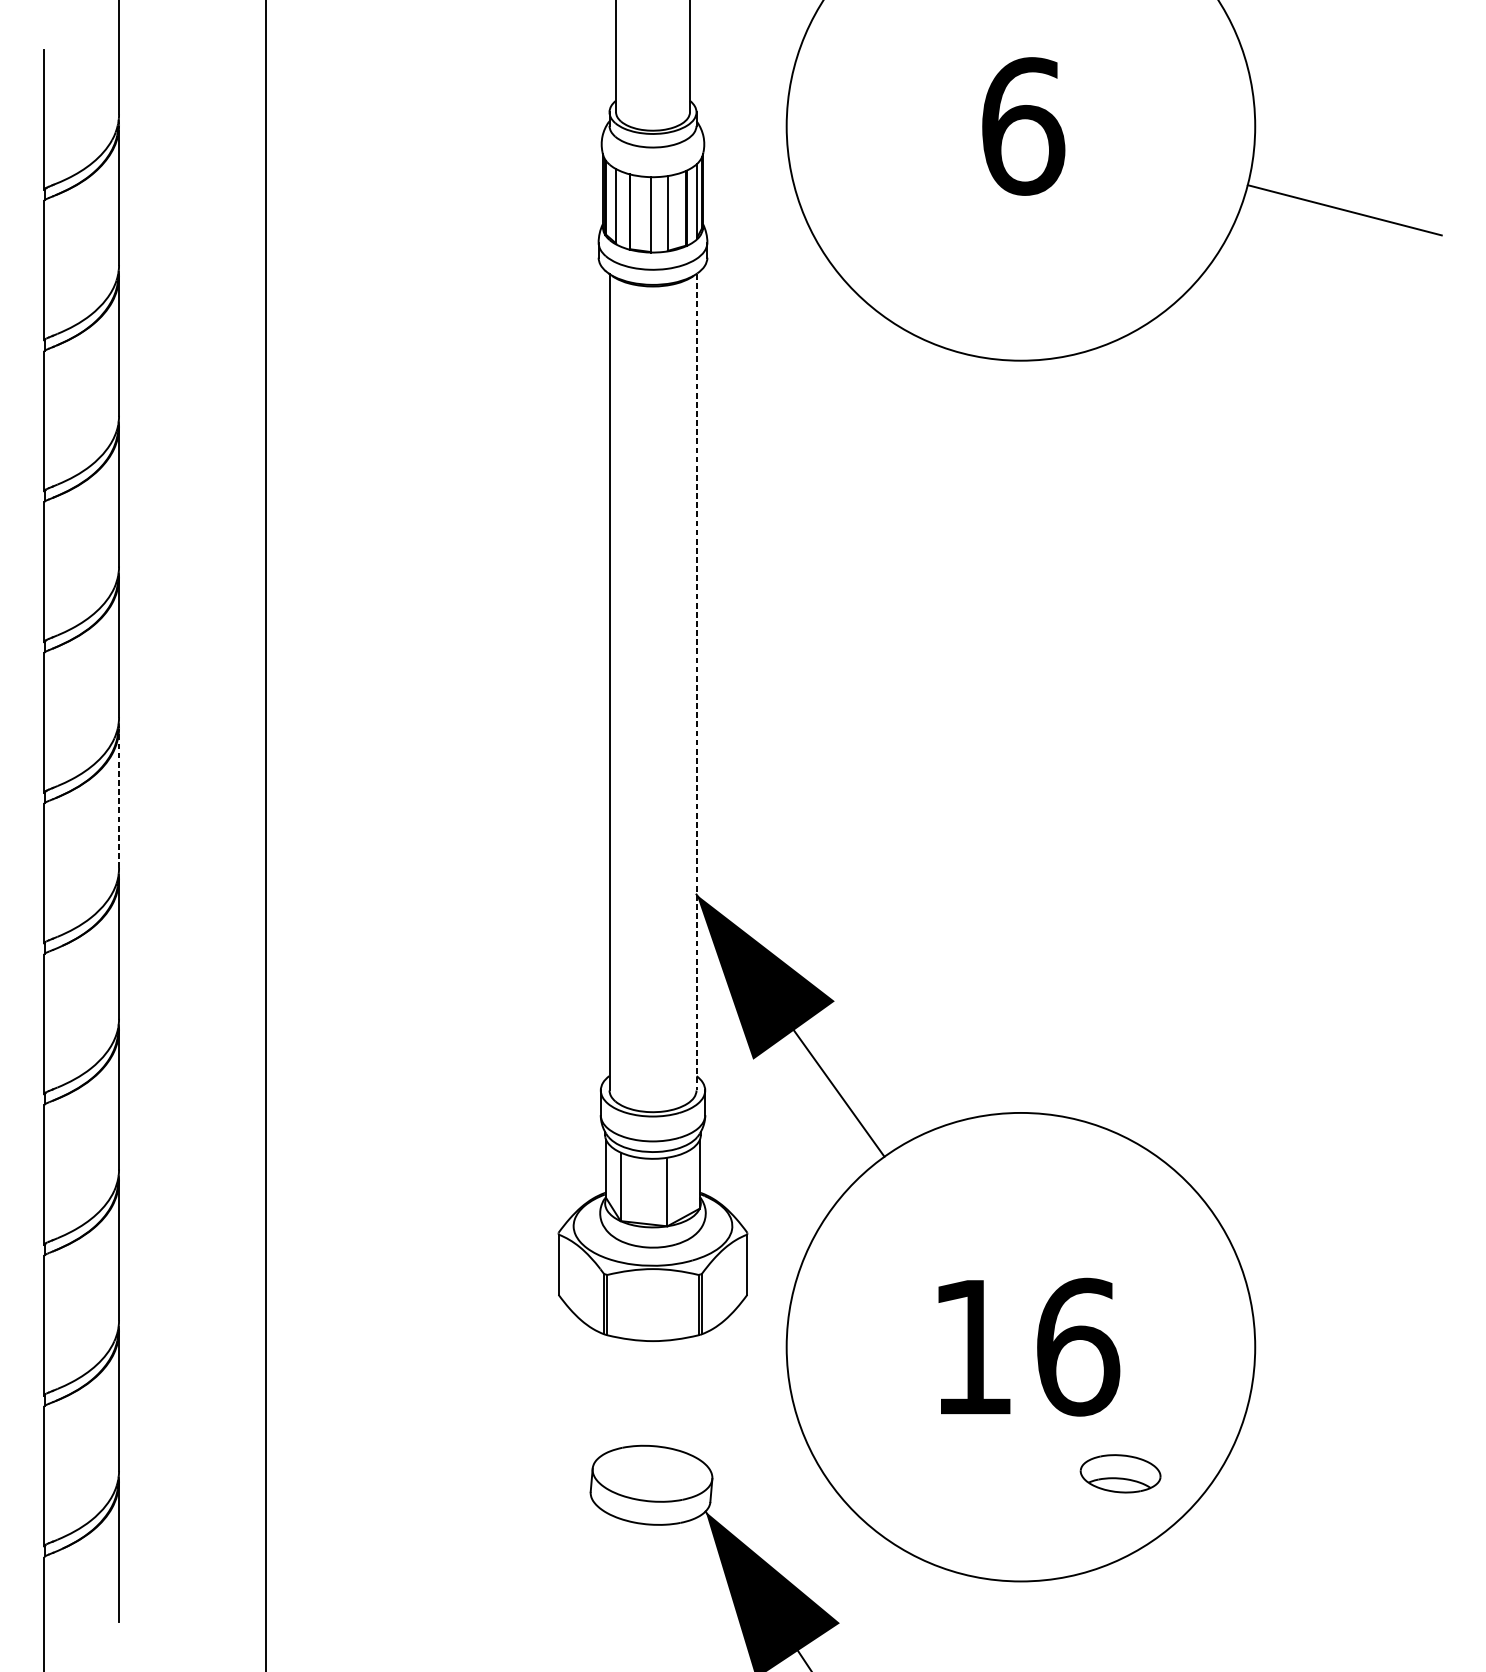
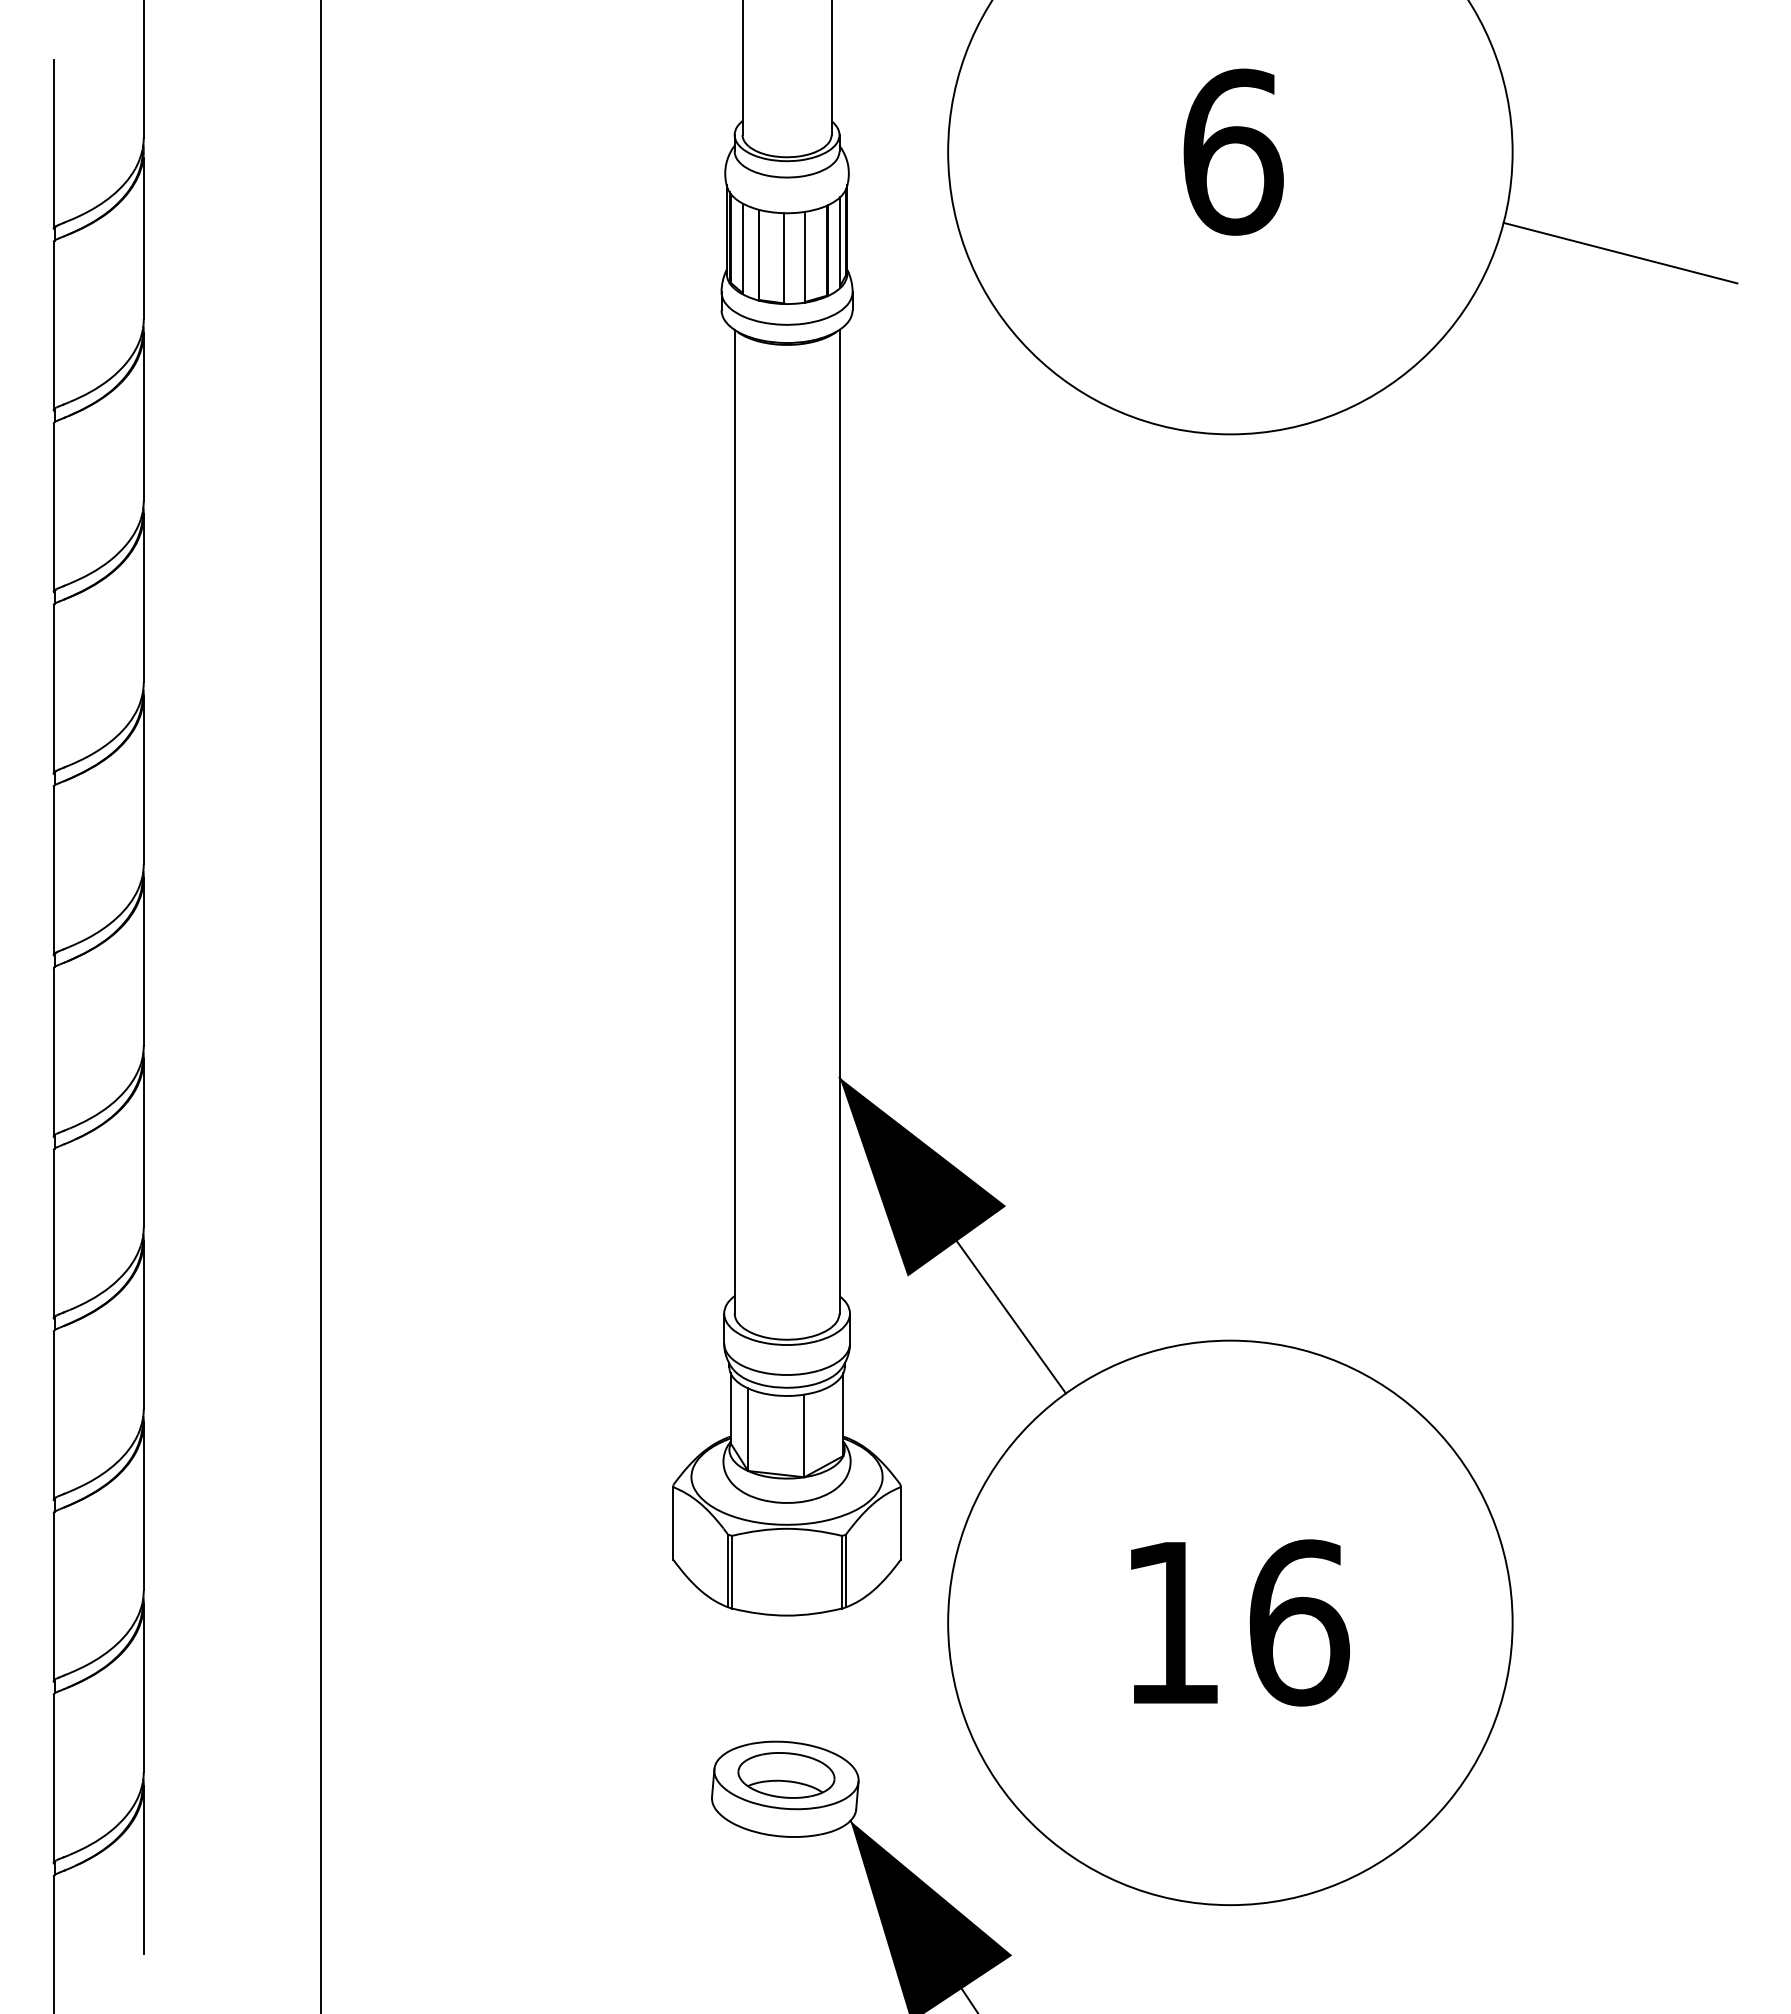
line: (696, 682) -> (839, 821), dashed -> solid
line: (118, 798) -> (143, 961), dashed -> solid
part: (1120, 1473) -> (786, 1775), moved

